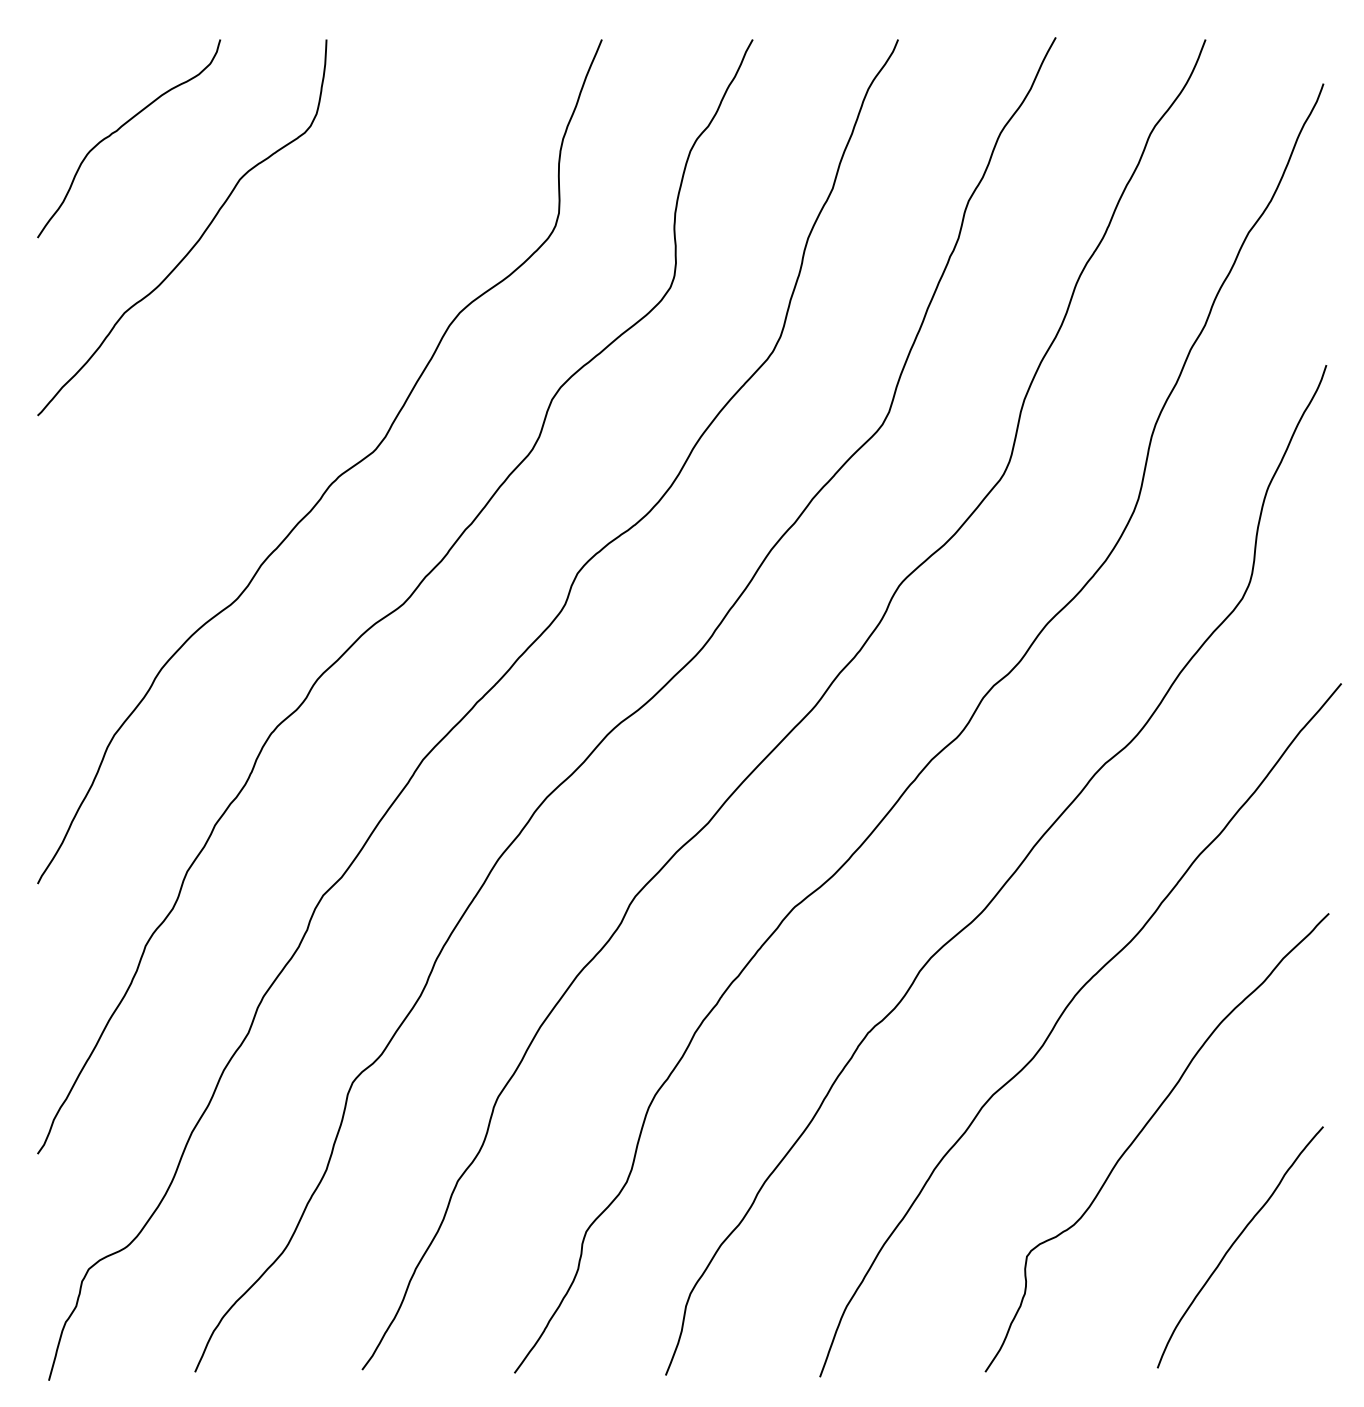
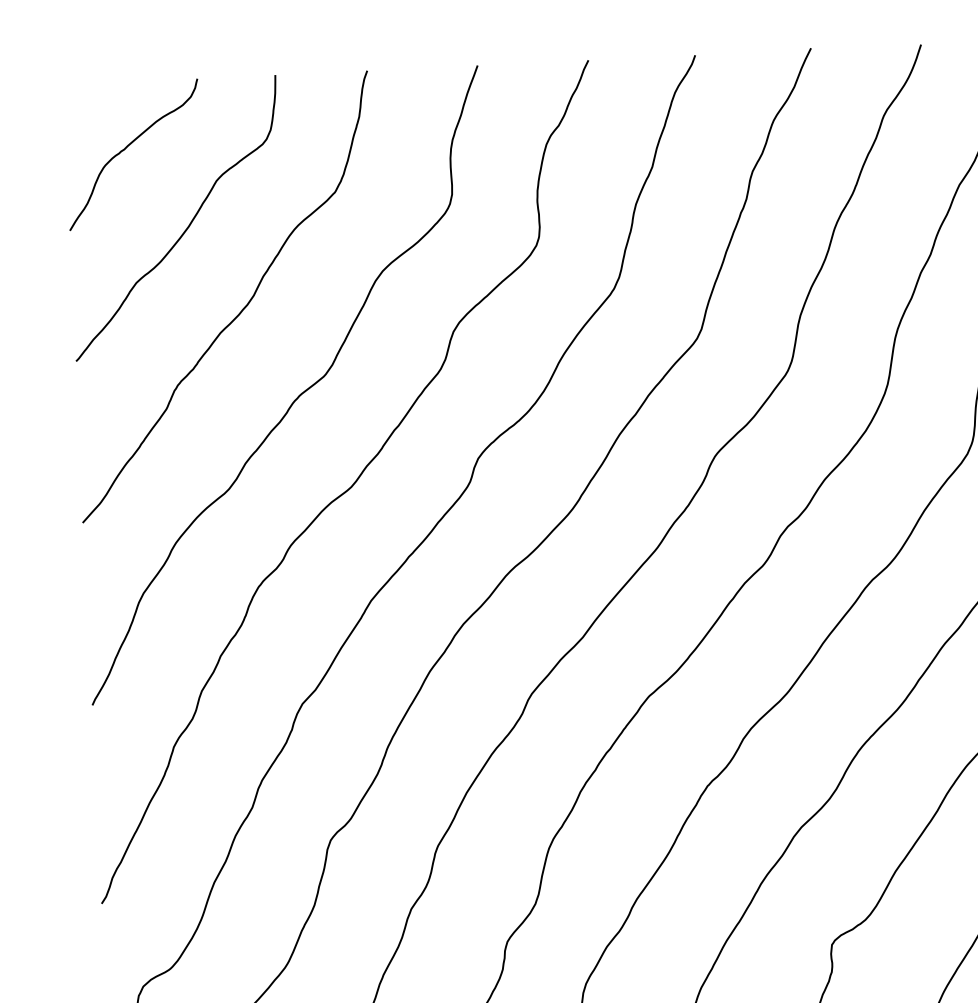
curve: (266, 355) -> (242, 309), added

